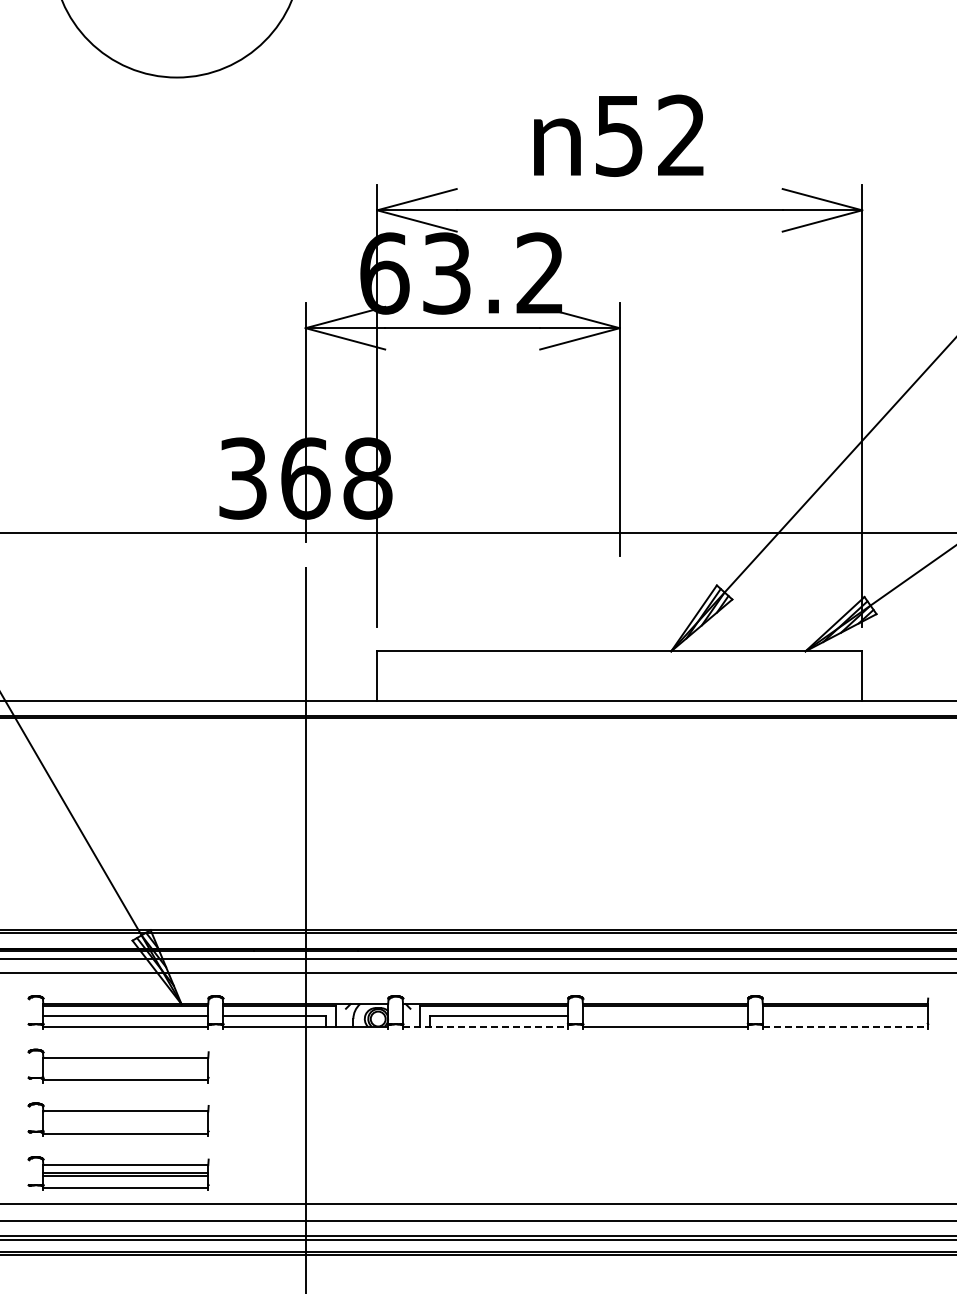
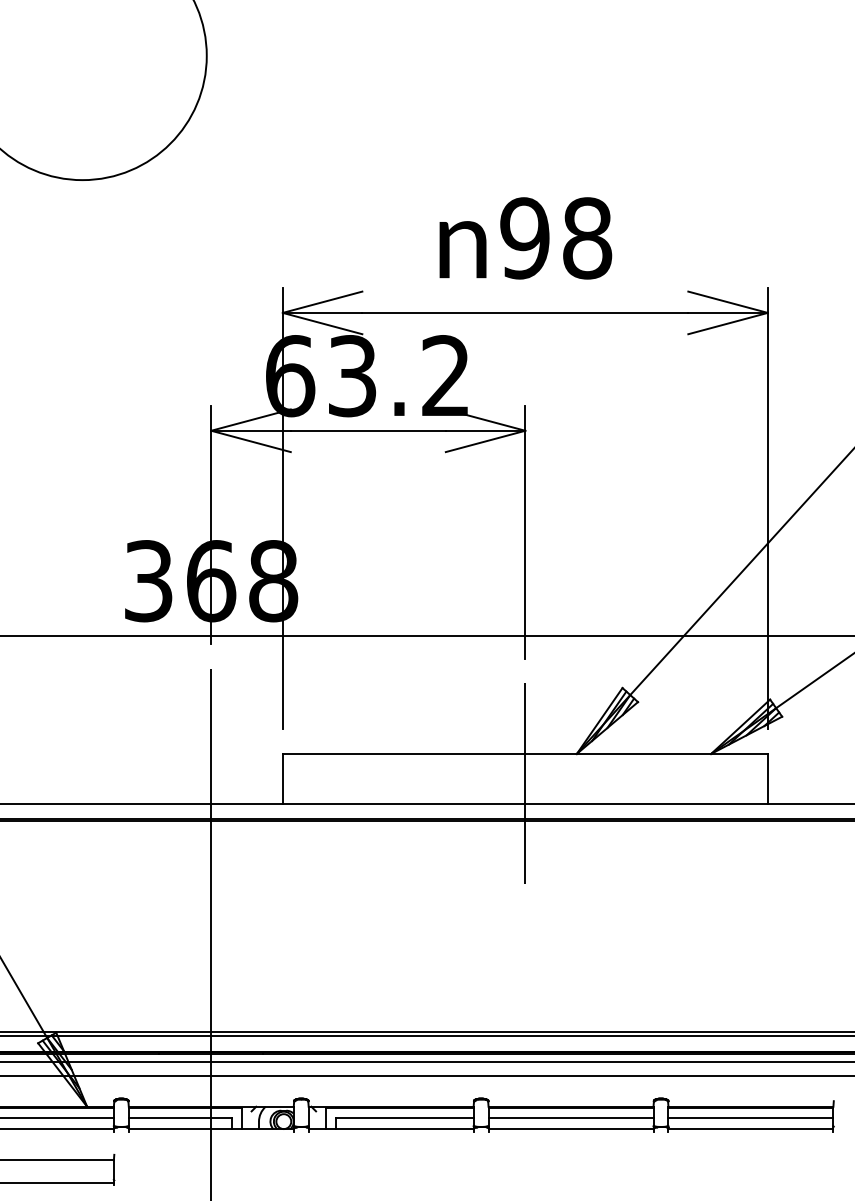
text: (650, 135) -> (556, 238), 52 -> 98
line: (619, 680) -> (525, 783), added
line: (664, 1015) -> (570, 1118), added
line: (844, 1015) -> (750, 1118), added
line: (486, 1026) -> (392, 1129), dashed -> solid
line: (845, 1026) -> (751, 1129), dashed -> solid

